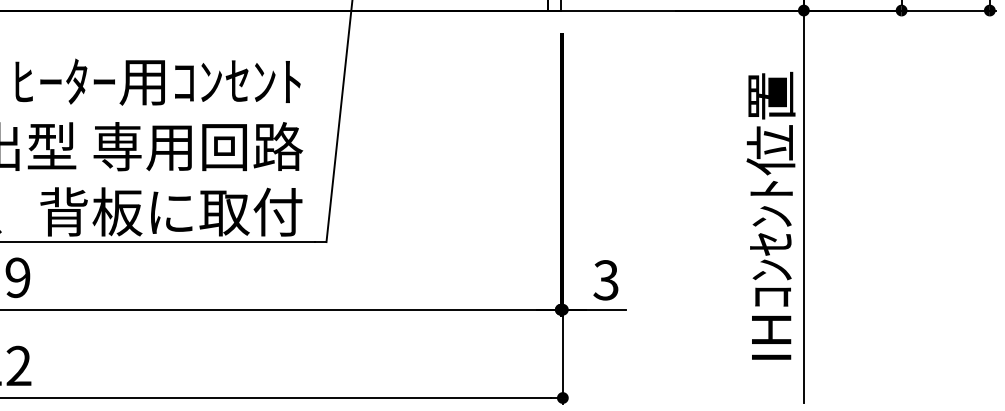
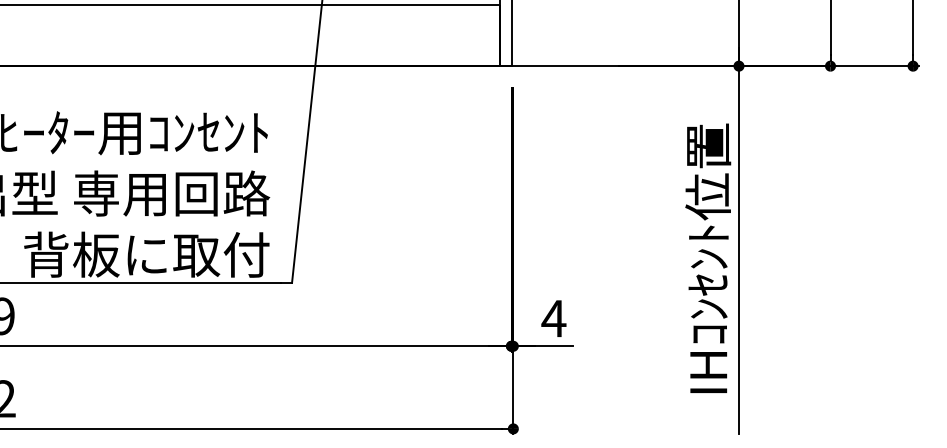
text: (605, 280) -> (553, 318), 3 -> 4

